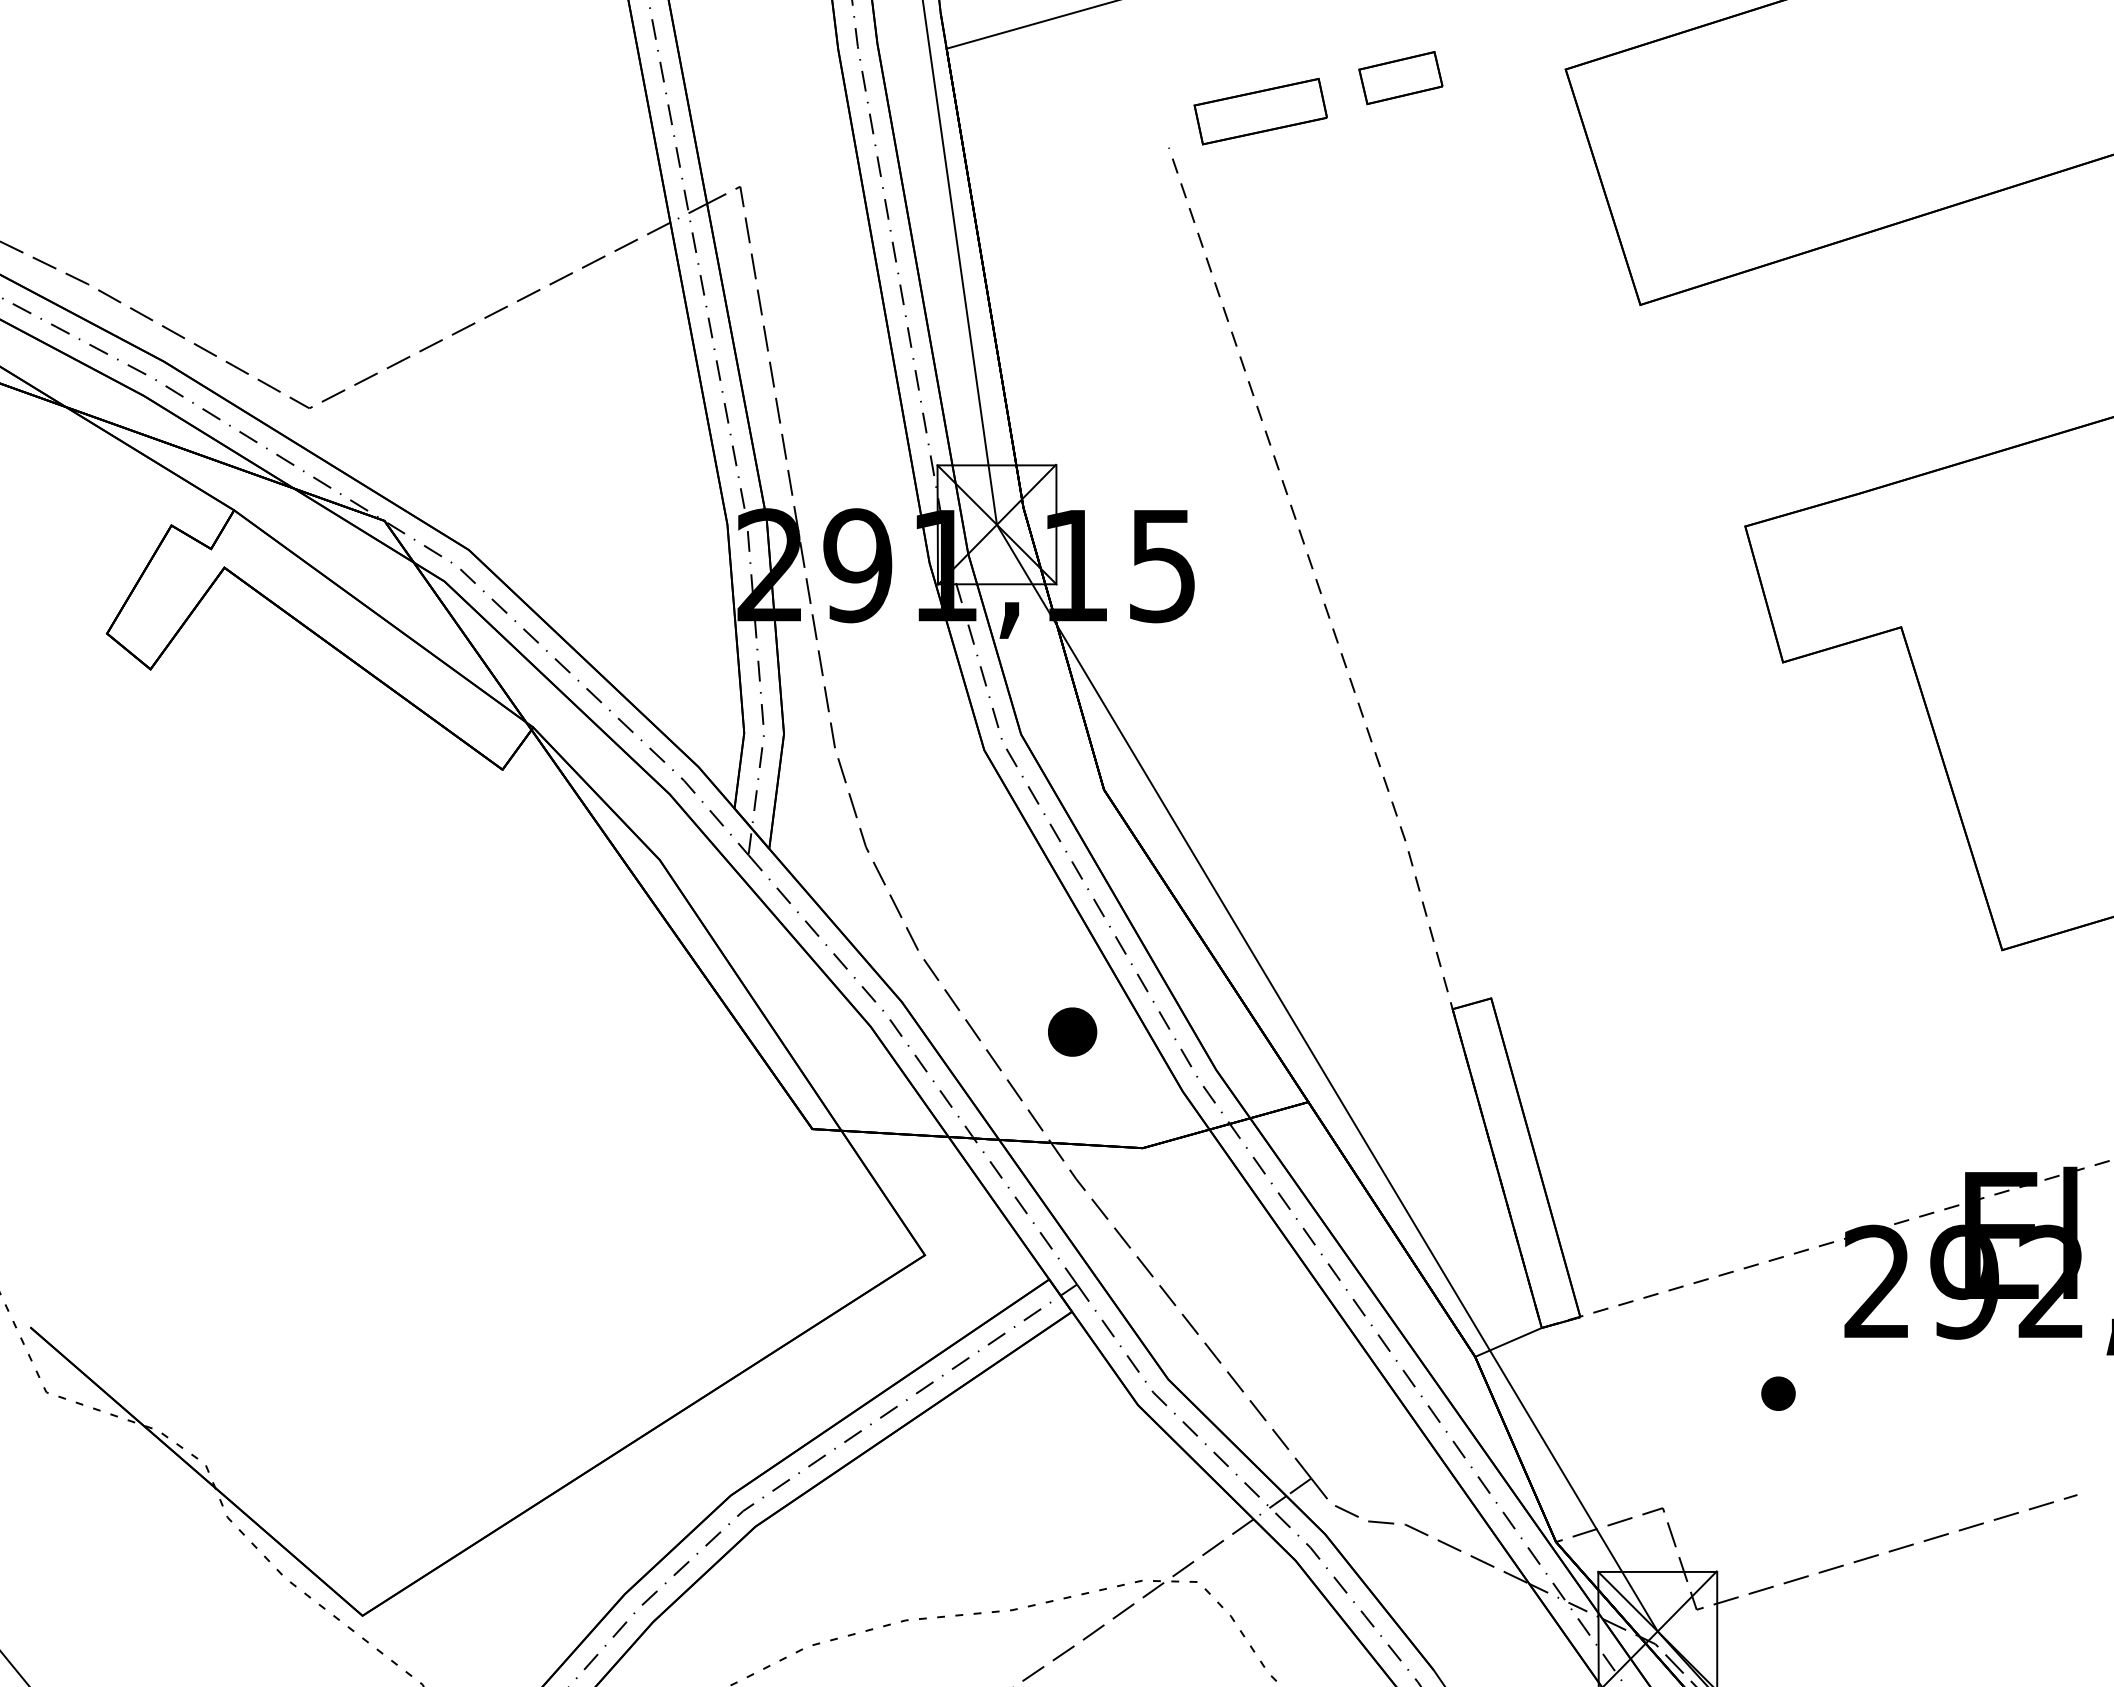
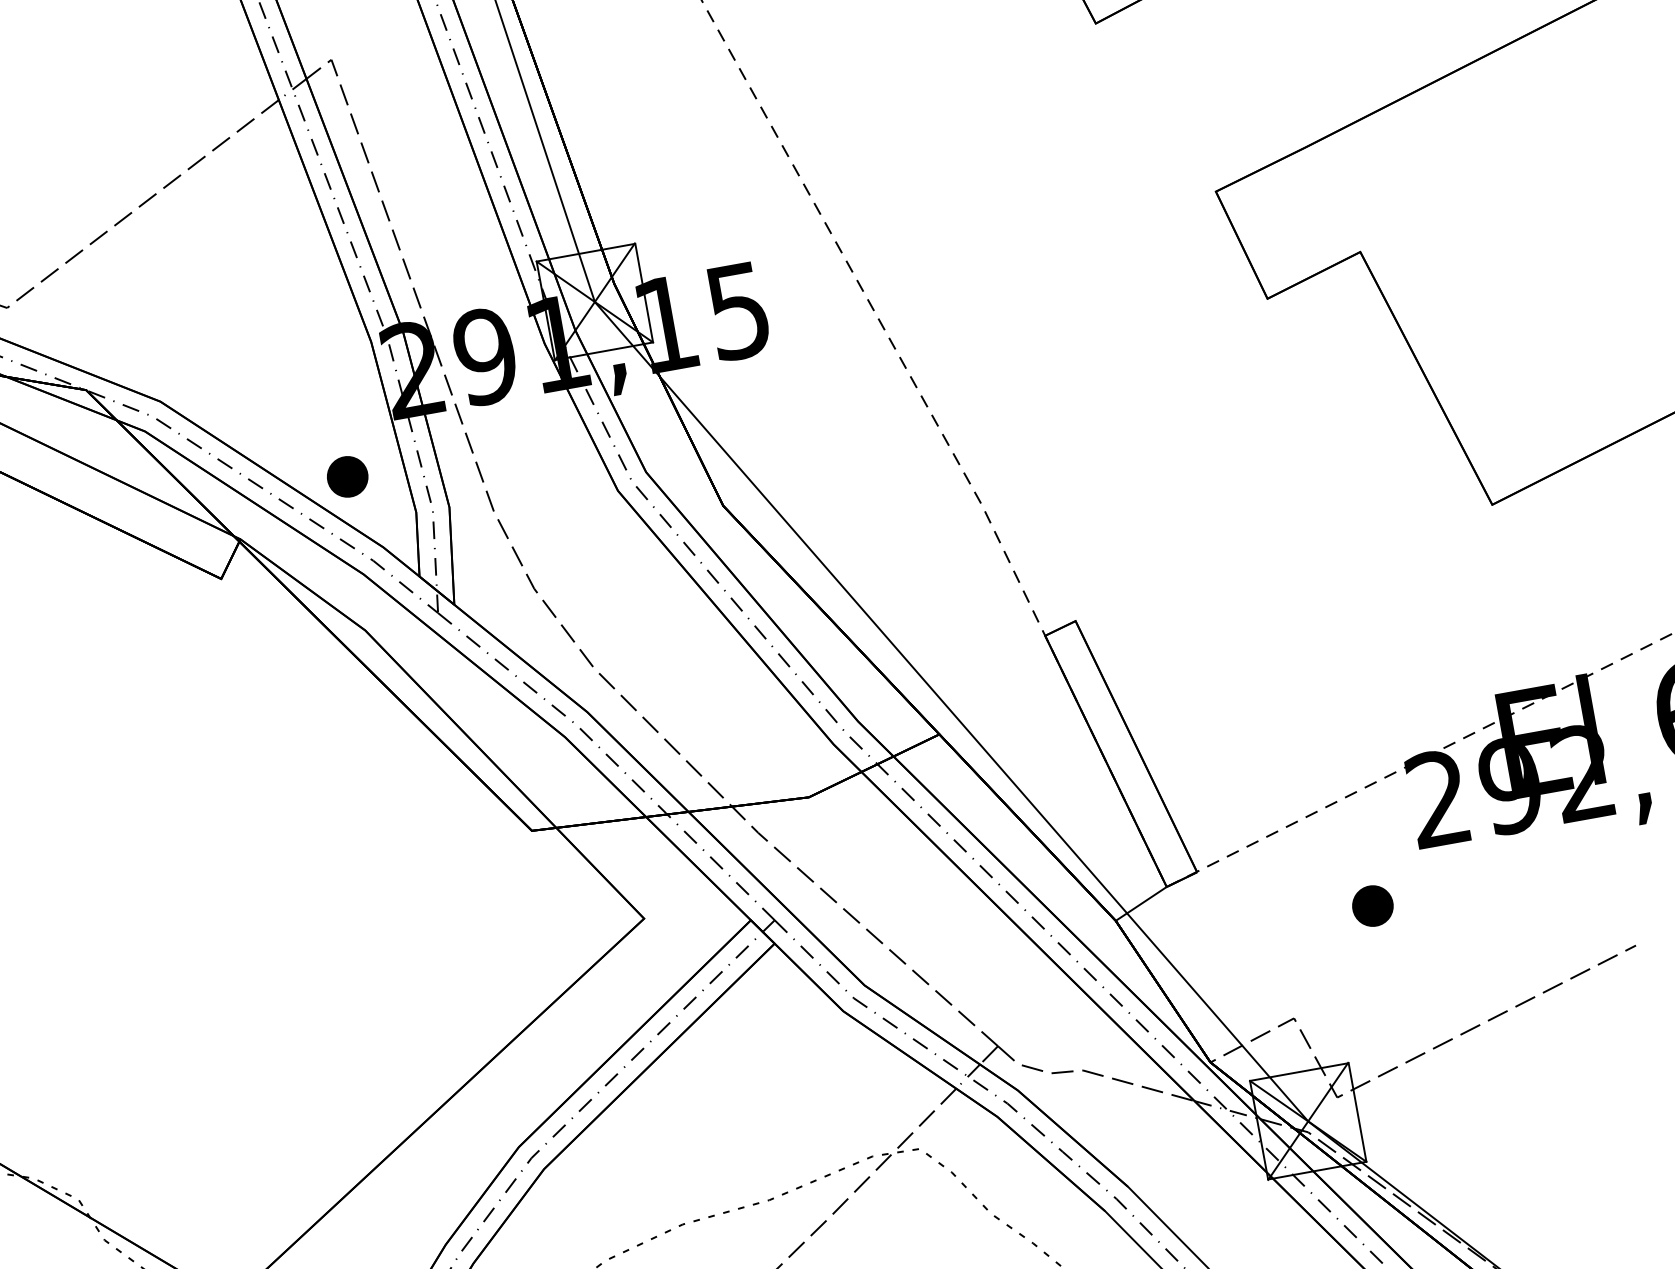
part: (1072, 1031) -> (347, 476), moved
part: (1778, 1393) -> (1372, 905), size x1.43

